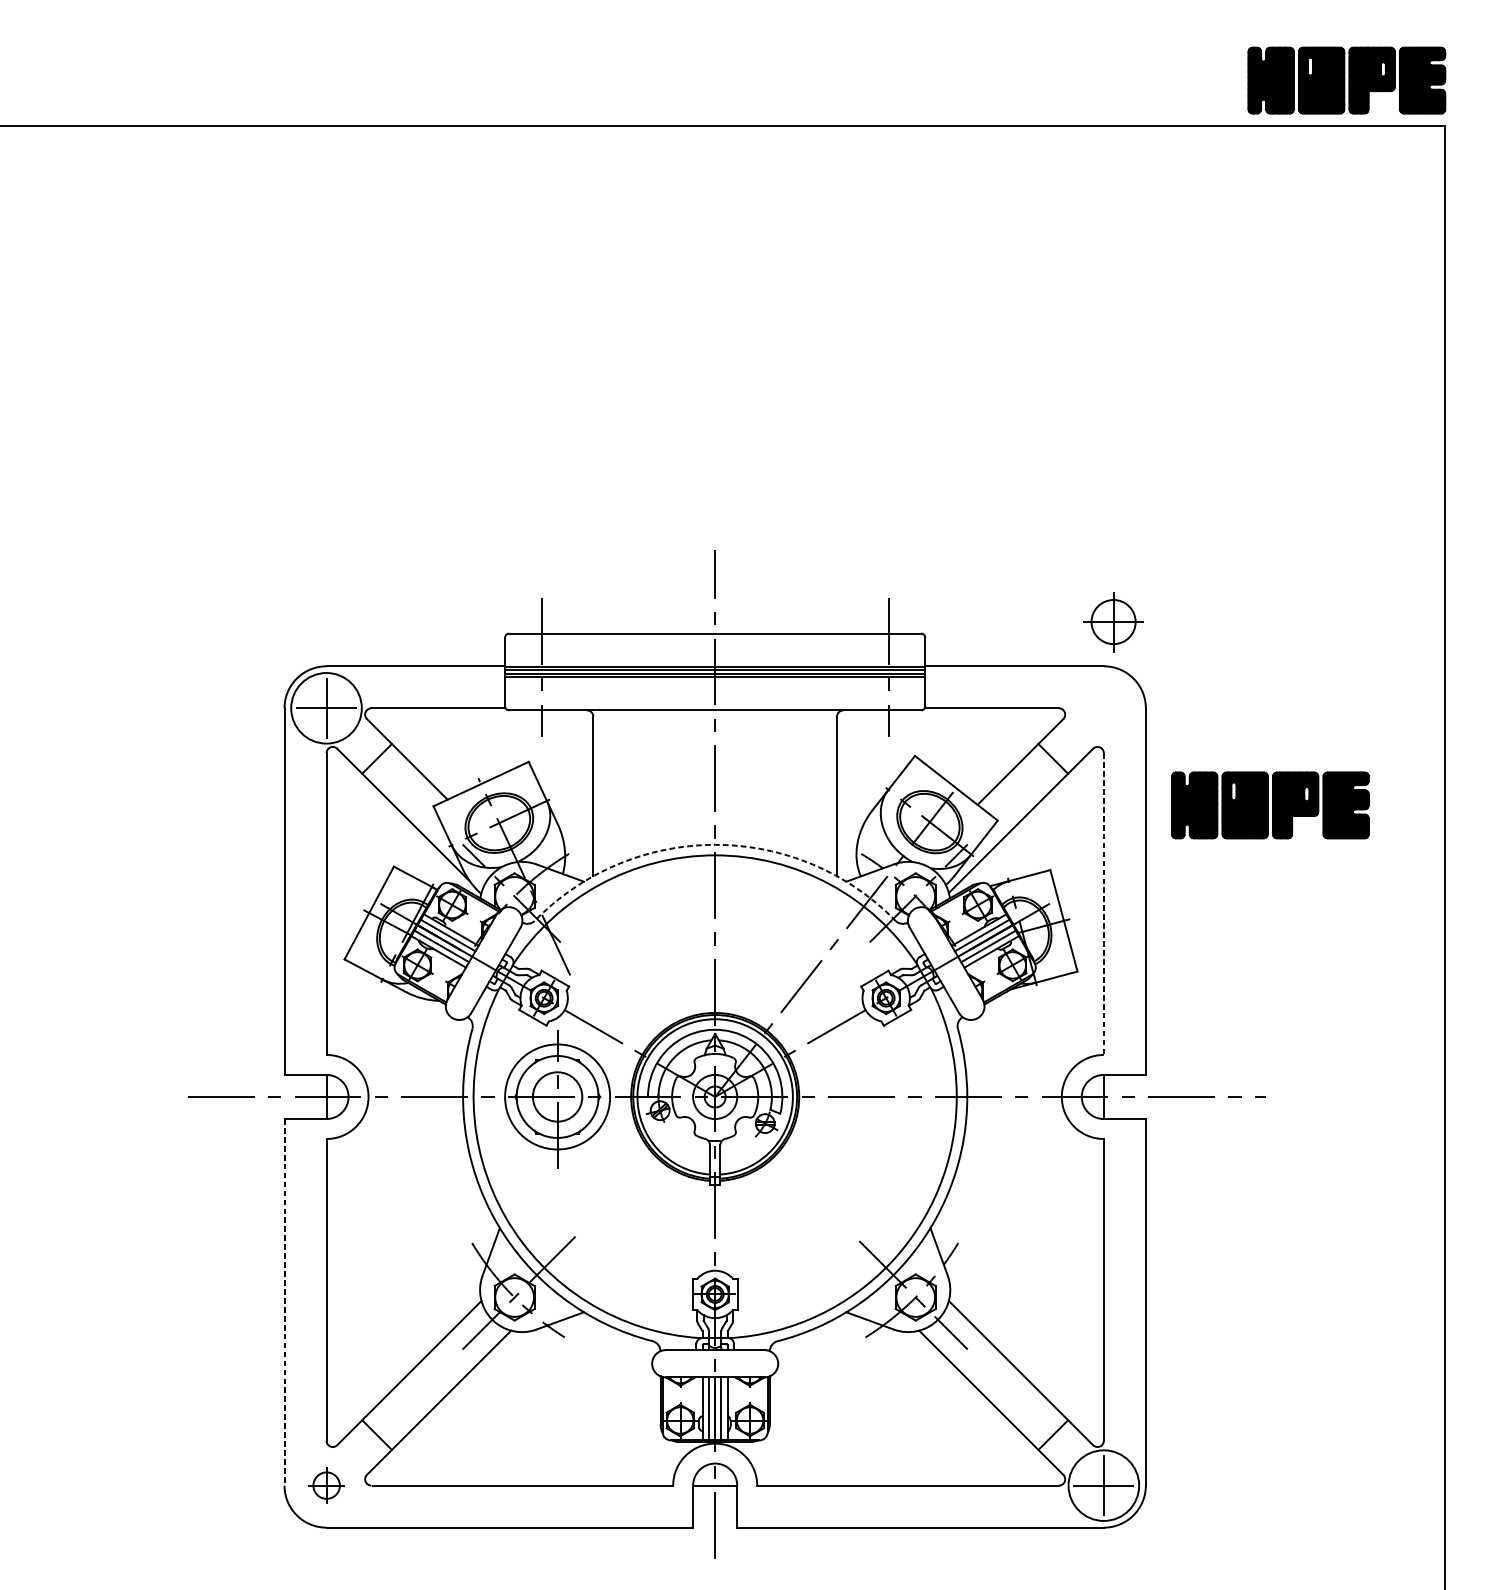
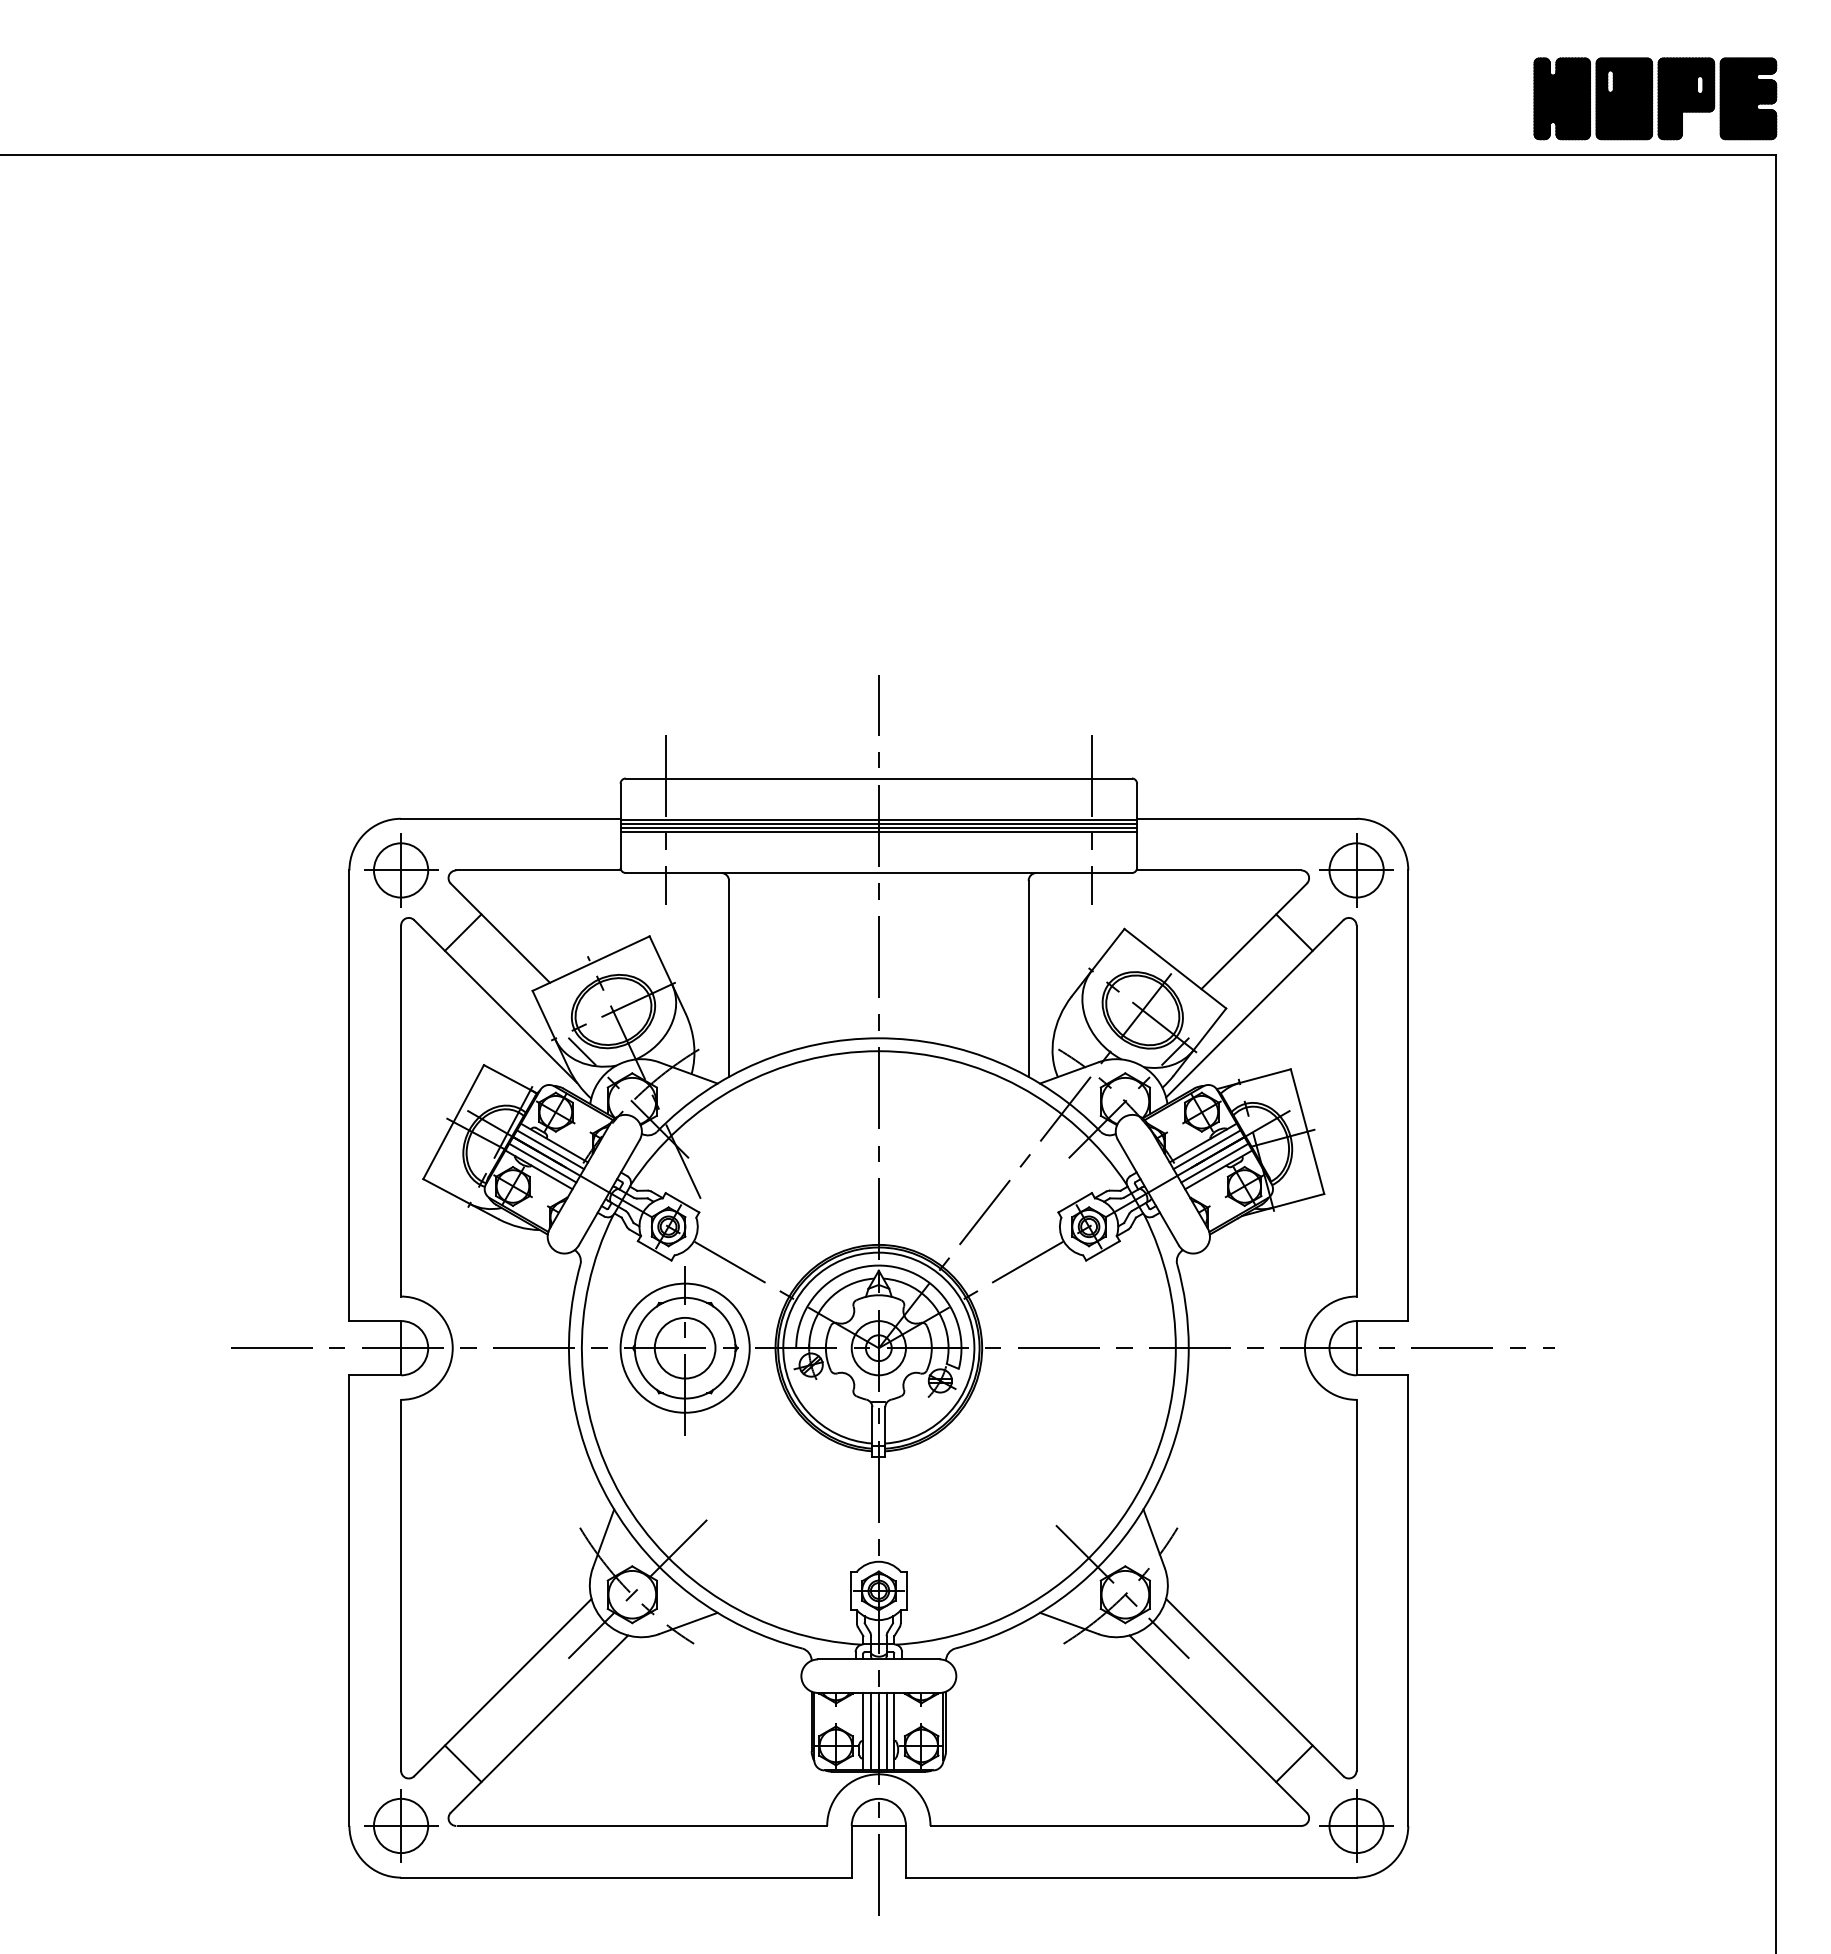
part: (1113, 622) -> (1356, 870), moved
circle: (326, 708) -> (400, 870), size x0.62
part: (1270, 805) -> (1561, 989), removed
arc: (714, 845) -> (878, 1038), dashed -> solid
line: (1103, 904) -> (1356, 1111), dashed -> solid
line: (284, 1303) -> (349, 1601), dashed -> solid
part: (326, 1485) -> (401, 1825), size x1.67
circle: (1103, 1485) -> (1356, 1825), size x0.62

